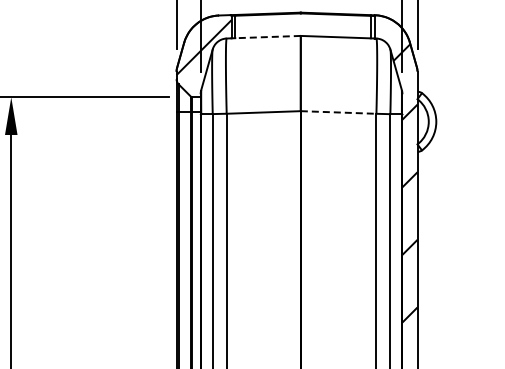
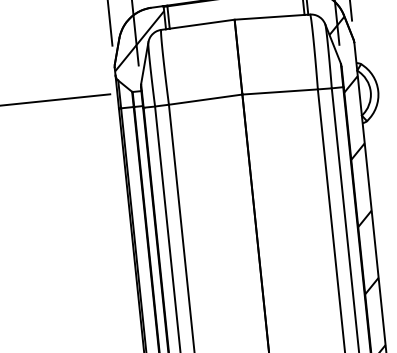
line: (268, 37) -> (202, 24), dashed -> solid
line: (338, 112) -> (280, 92), dashed -> solid

